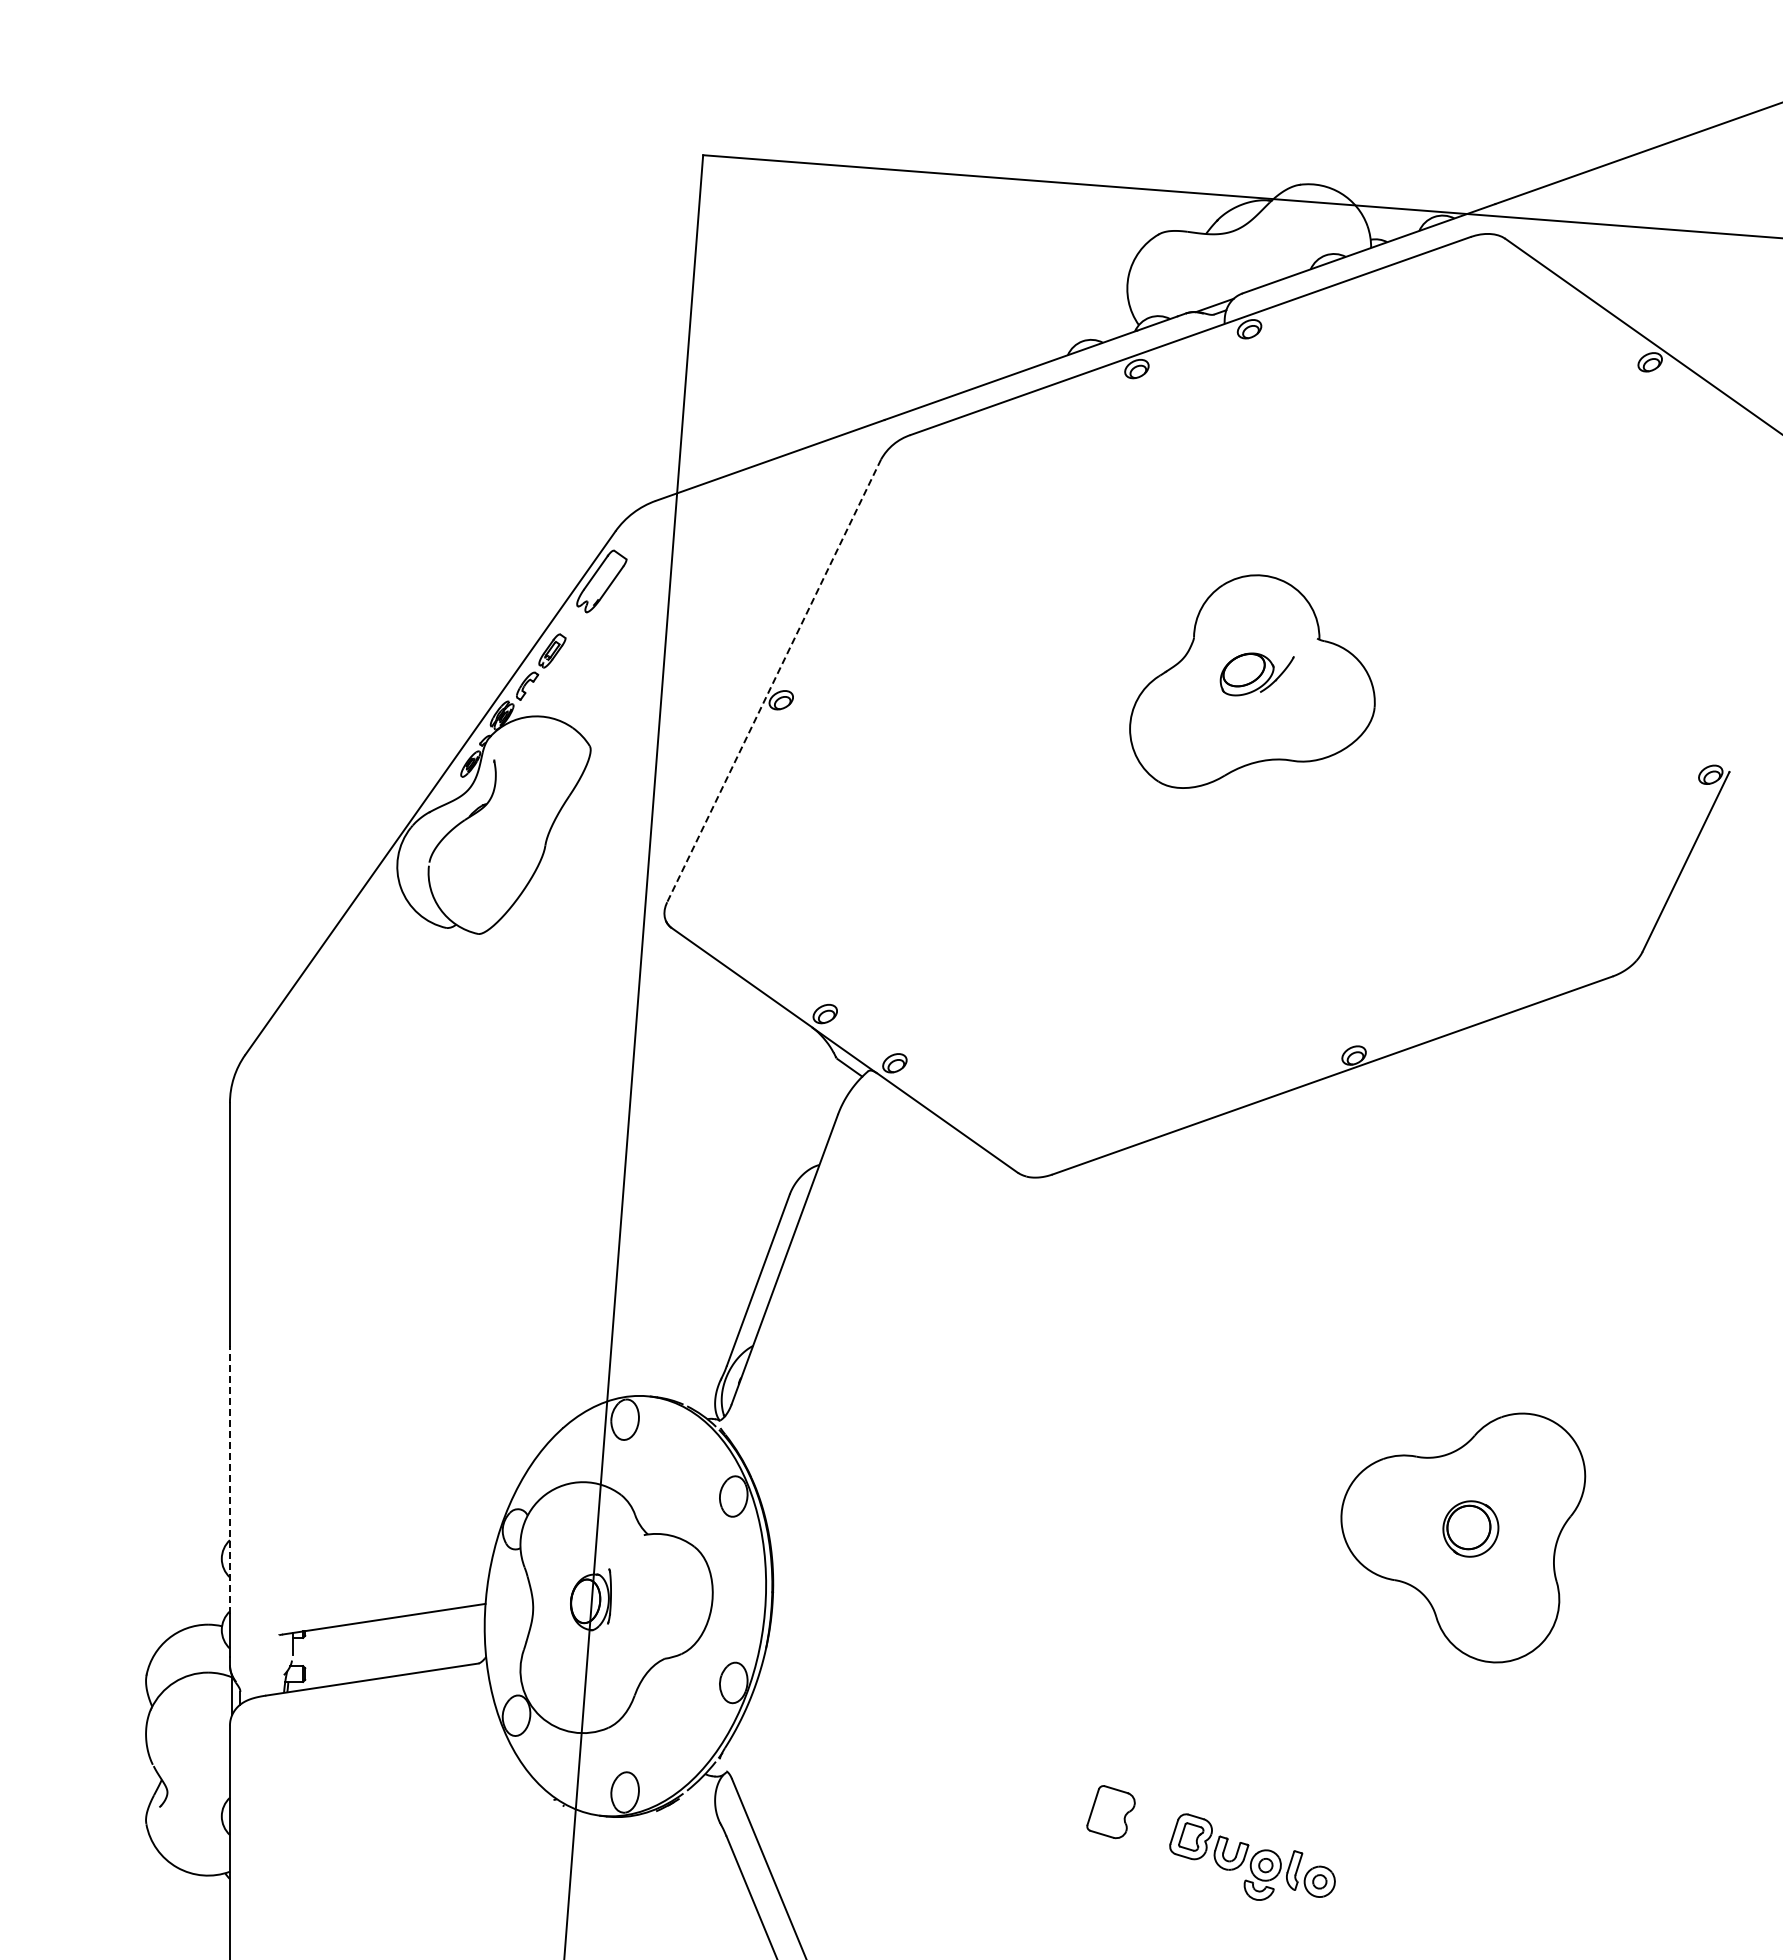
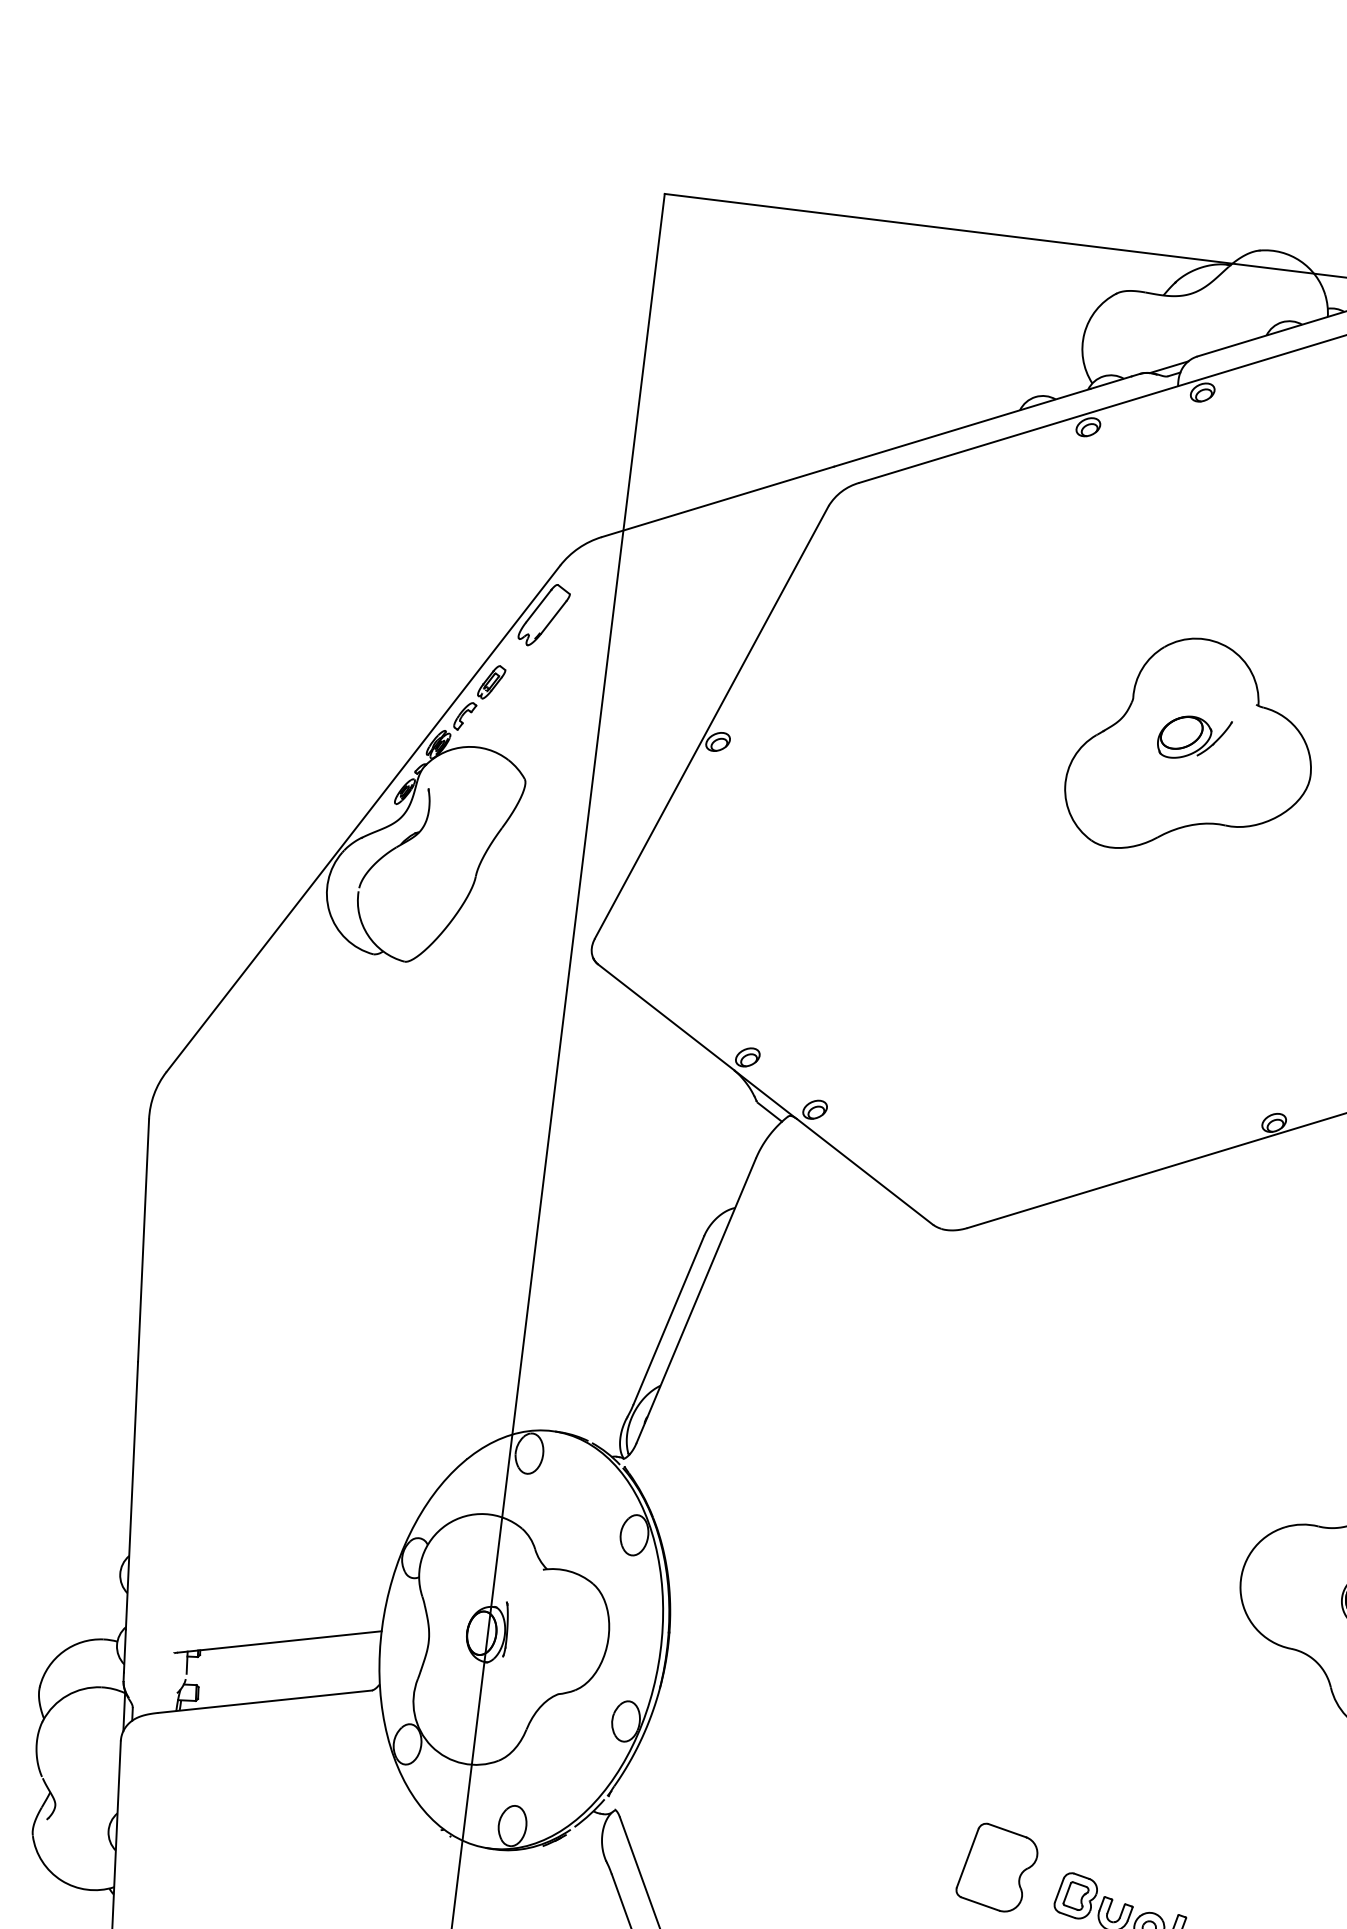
line: (774, 680) -> (712, 721), dashed -> solid
line: (229, 1479) -> (131, 1495), dashed -> solid
part: (1110, 1811) -> (996, 1867), size x1.67

